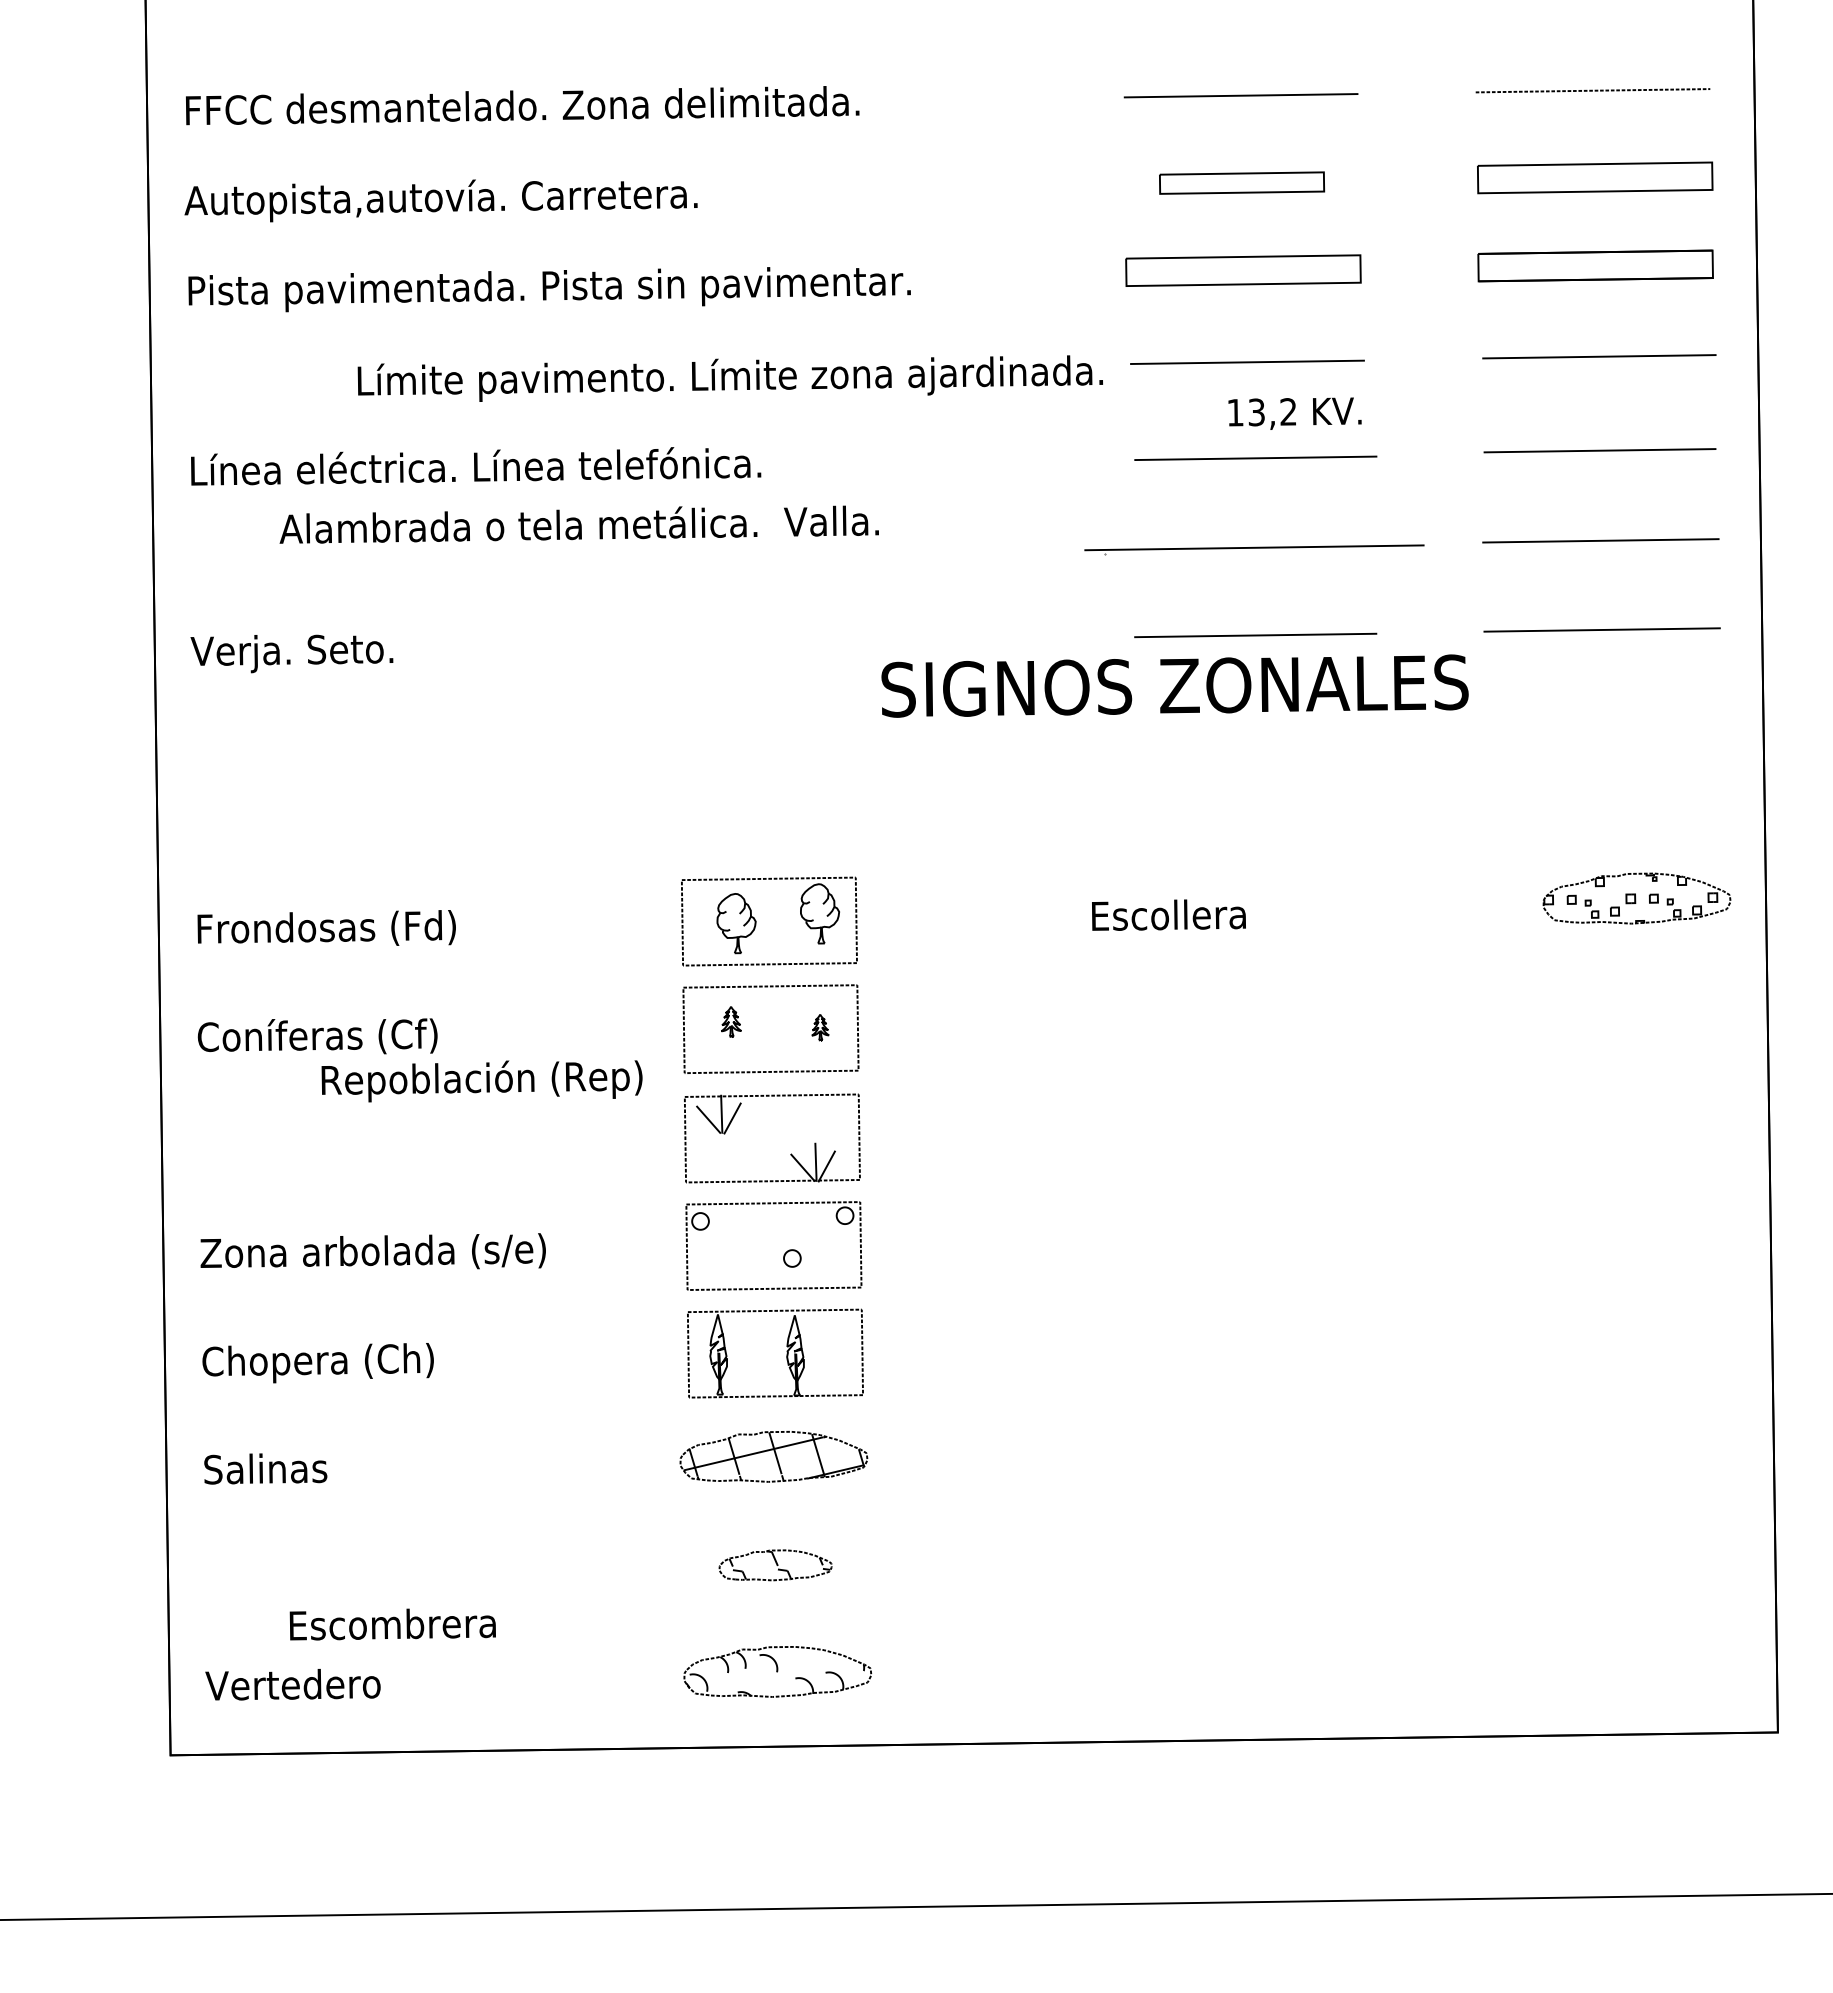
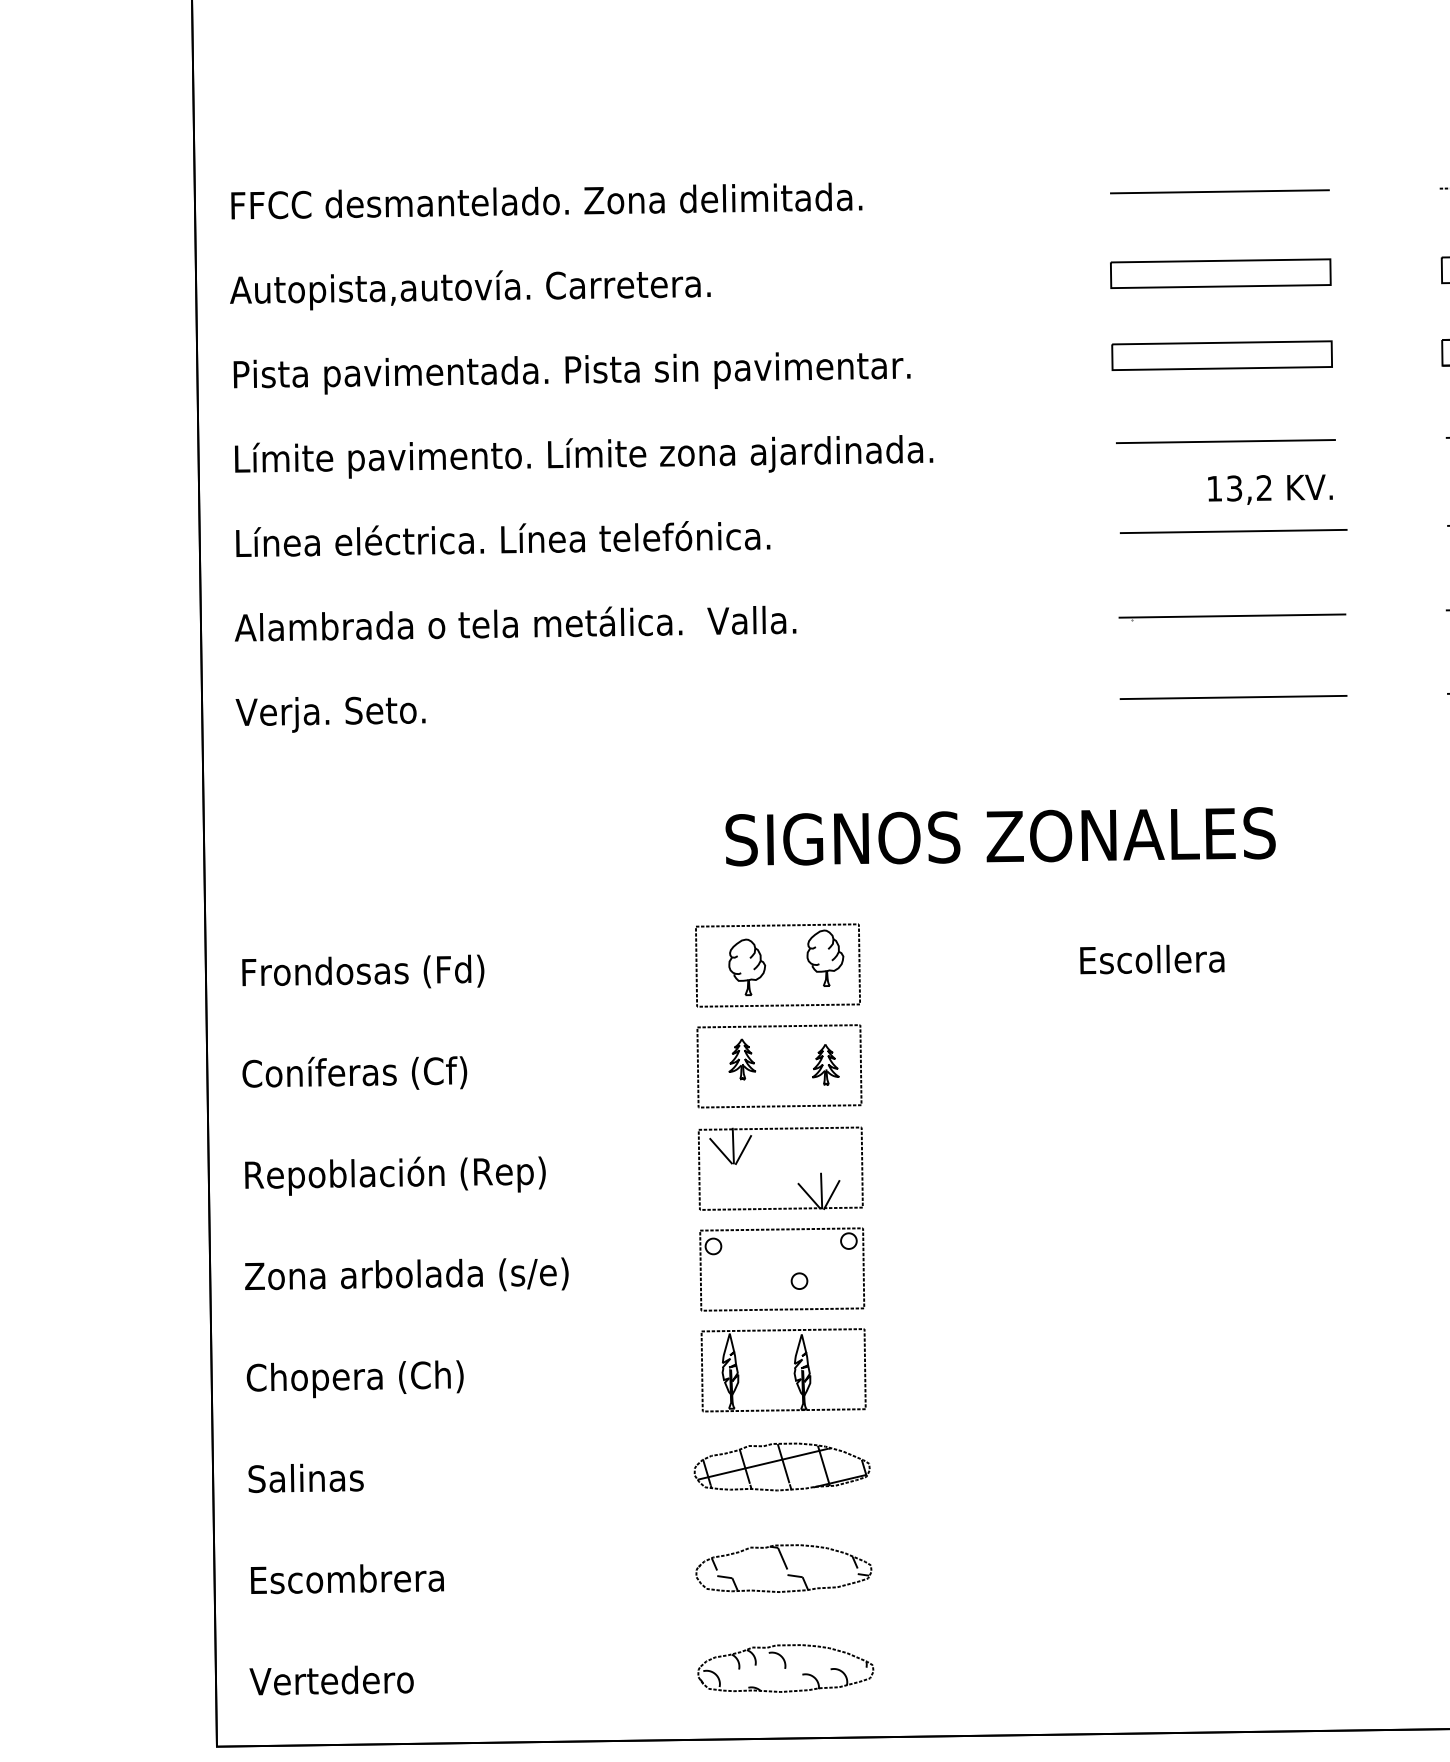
part: (1241, 182) -> (1220, 273), size x1.43
text: (729, 378) -> (583, 456), moved
text: (578, 524) -> (514, 623), moved
part: (1254, 550) -> (1232, 617), size x0.71
text: (1174, 685) -> (1000, 836), moved
part: (731, 1021) -> (742, 1059), size x1.43
part: (820, 1027) -> (825, 1064), size x1.67
text: (481, 1081) -> (394, 1176), moved
part: (775, 1565) -> (783, 1568), size x1.67
text: (392, 1624) -> (347, 1579), moved

